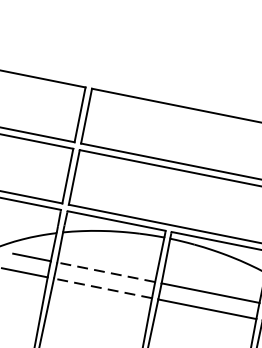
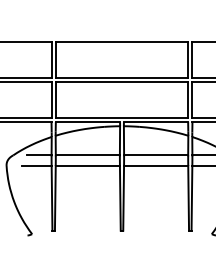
line: (105, 272) -> (87, 155), dashed -> solid
line: (102, 287) -> (87, 165), dashed -> solid

